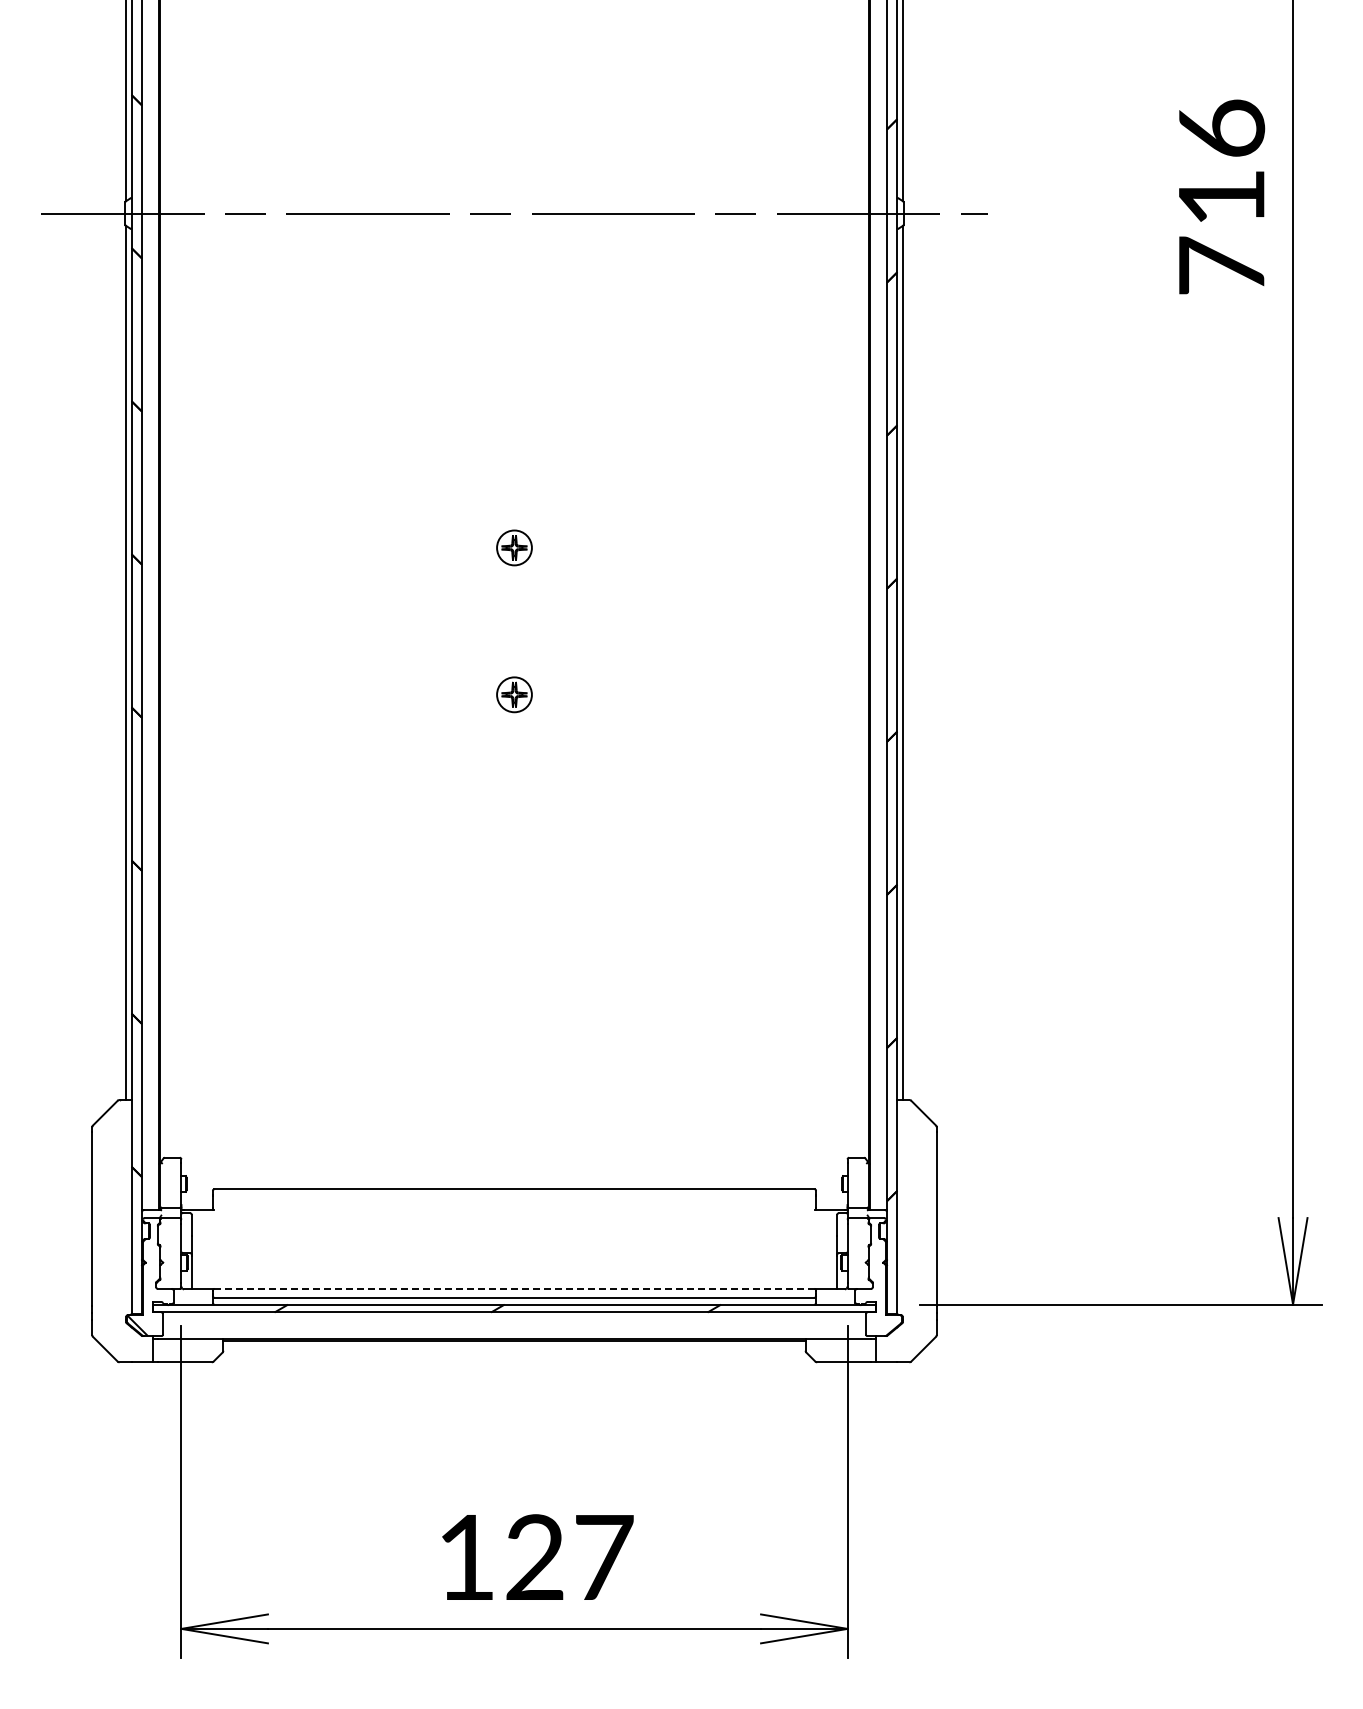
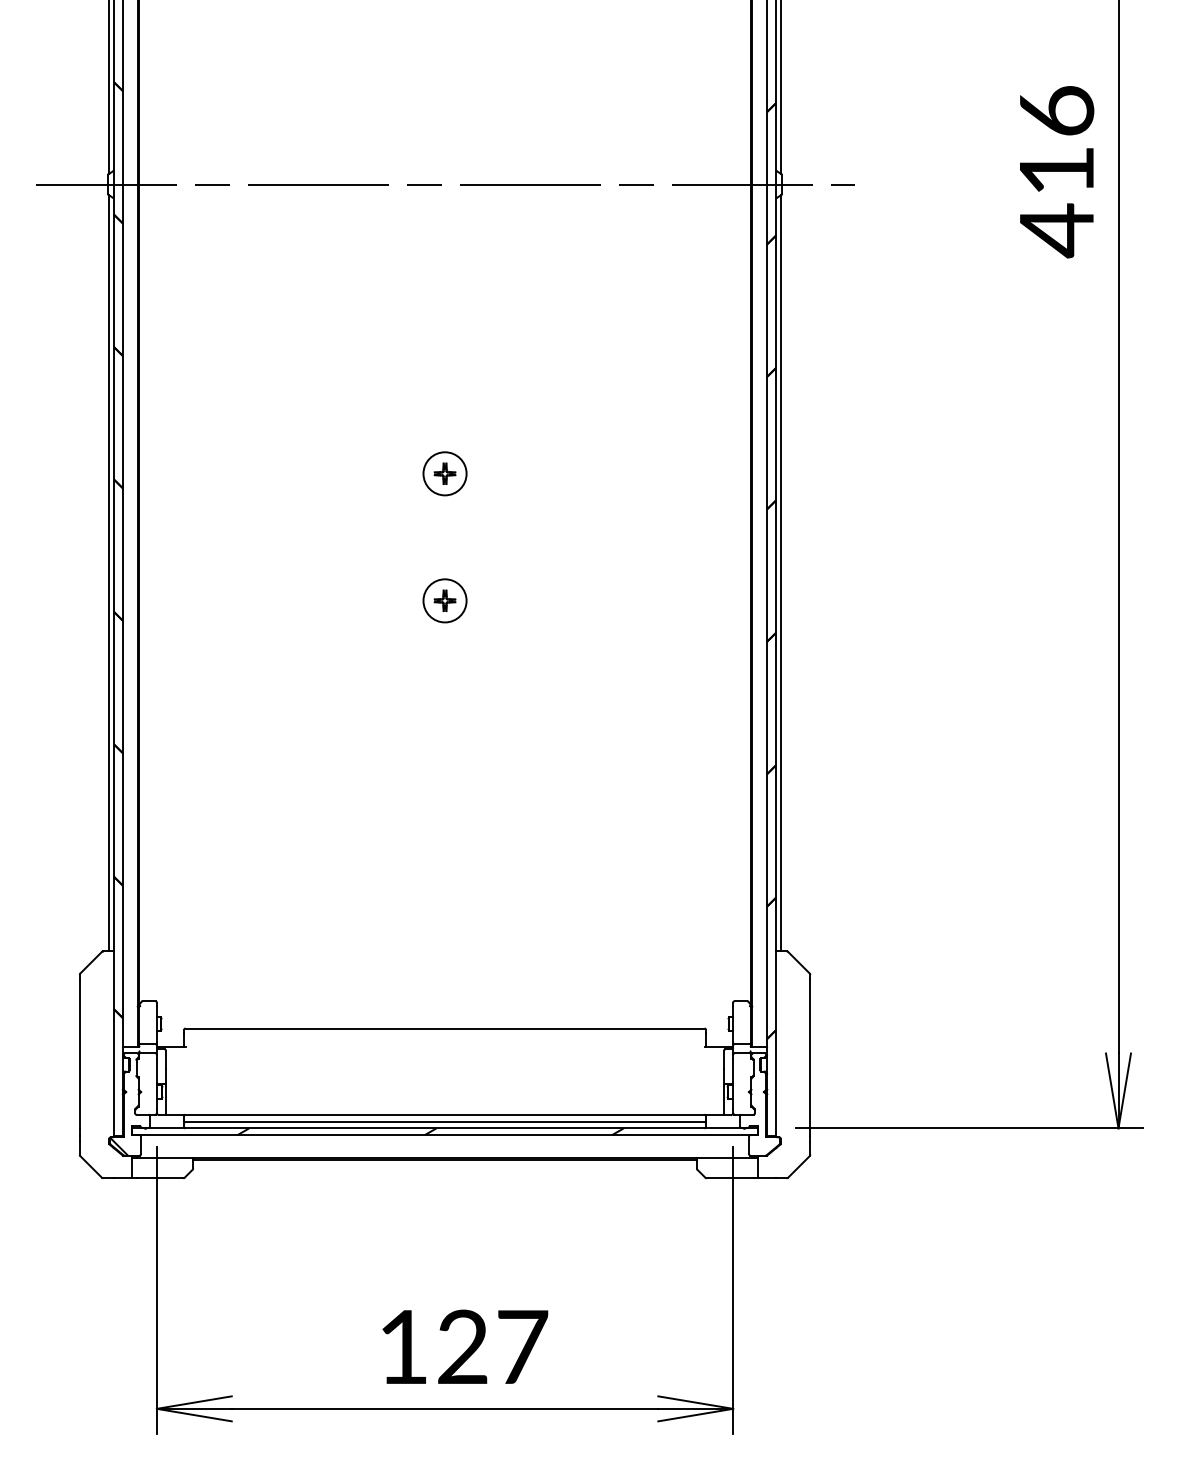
text: (1221, 267) -> (1056, 231), 716 -> 416
circle: (514, 547) -> (445, 473), size x1.43
circle: (514, 694) -> (445, 600), size x1.43
line: (514, 1288) -> (445, 1114), dashed -> solid

